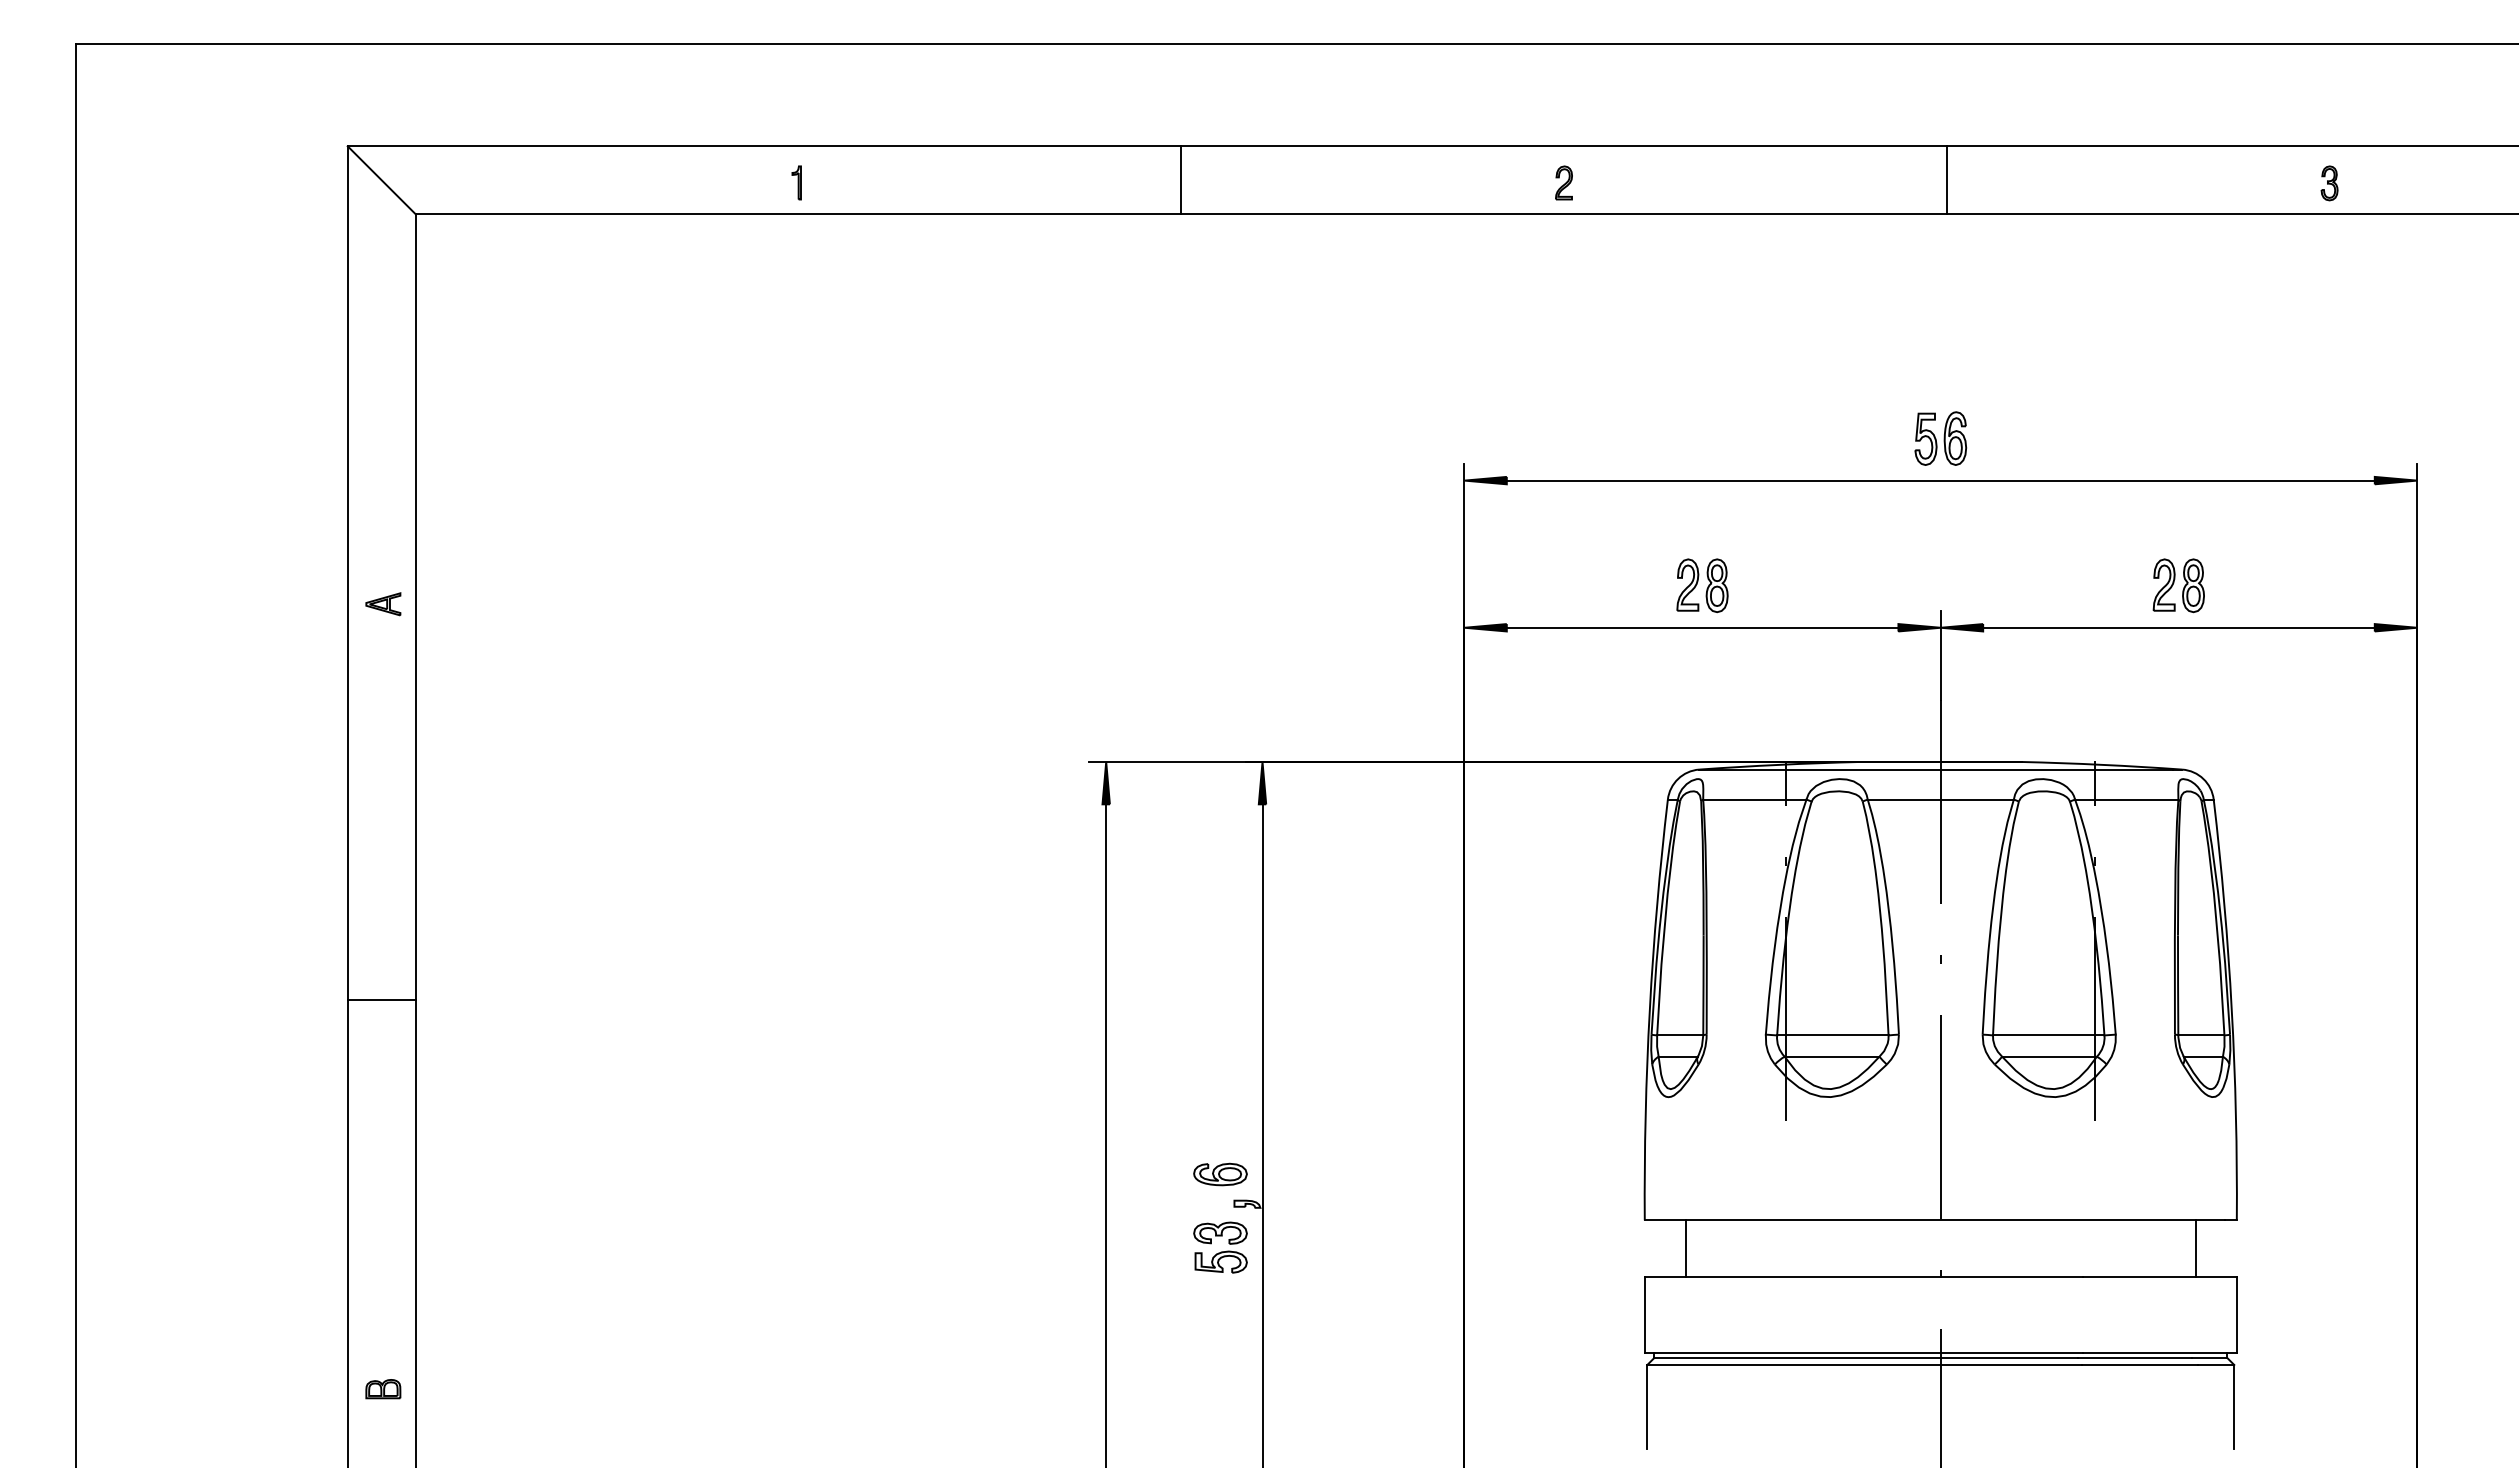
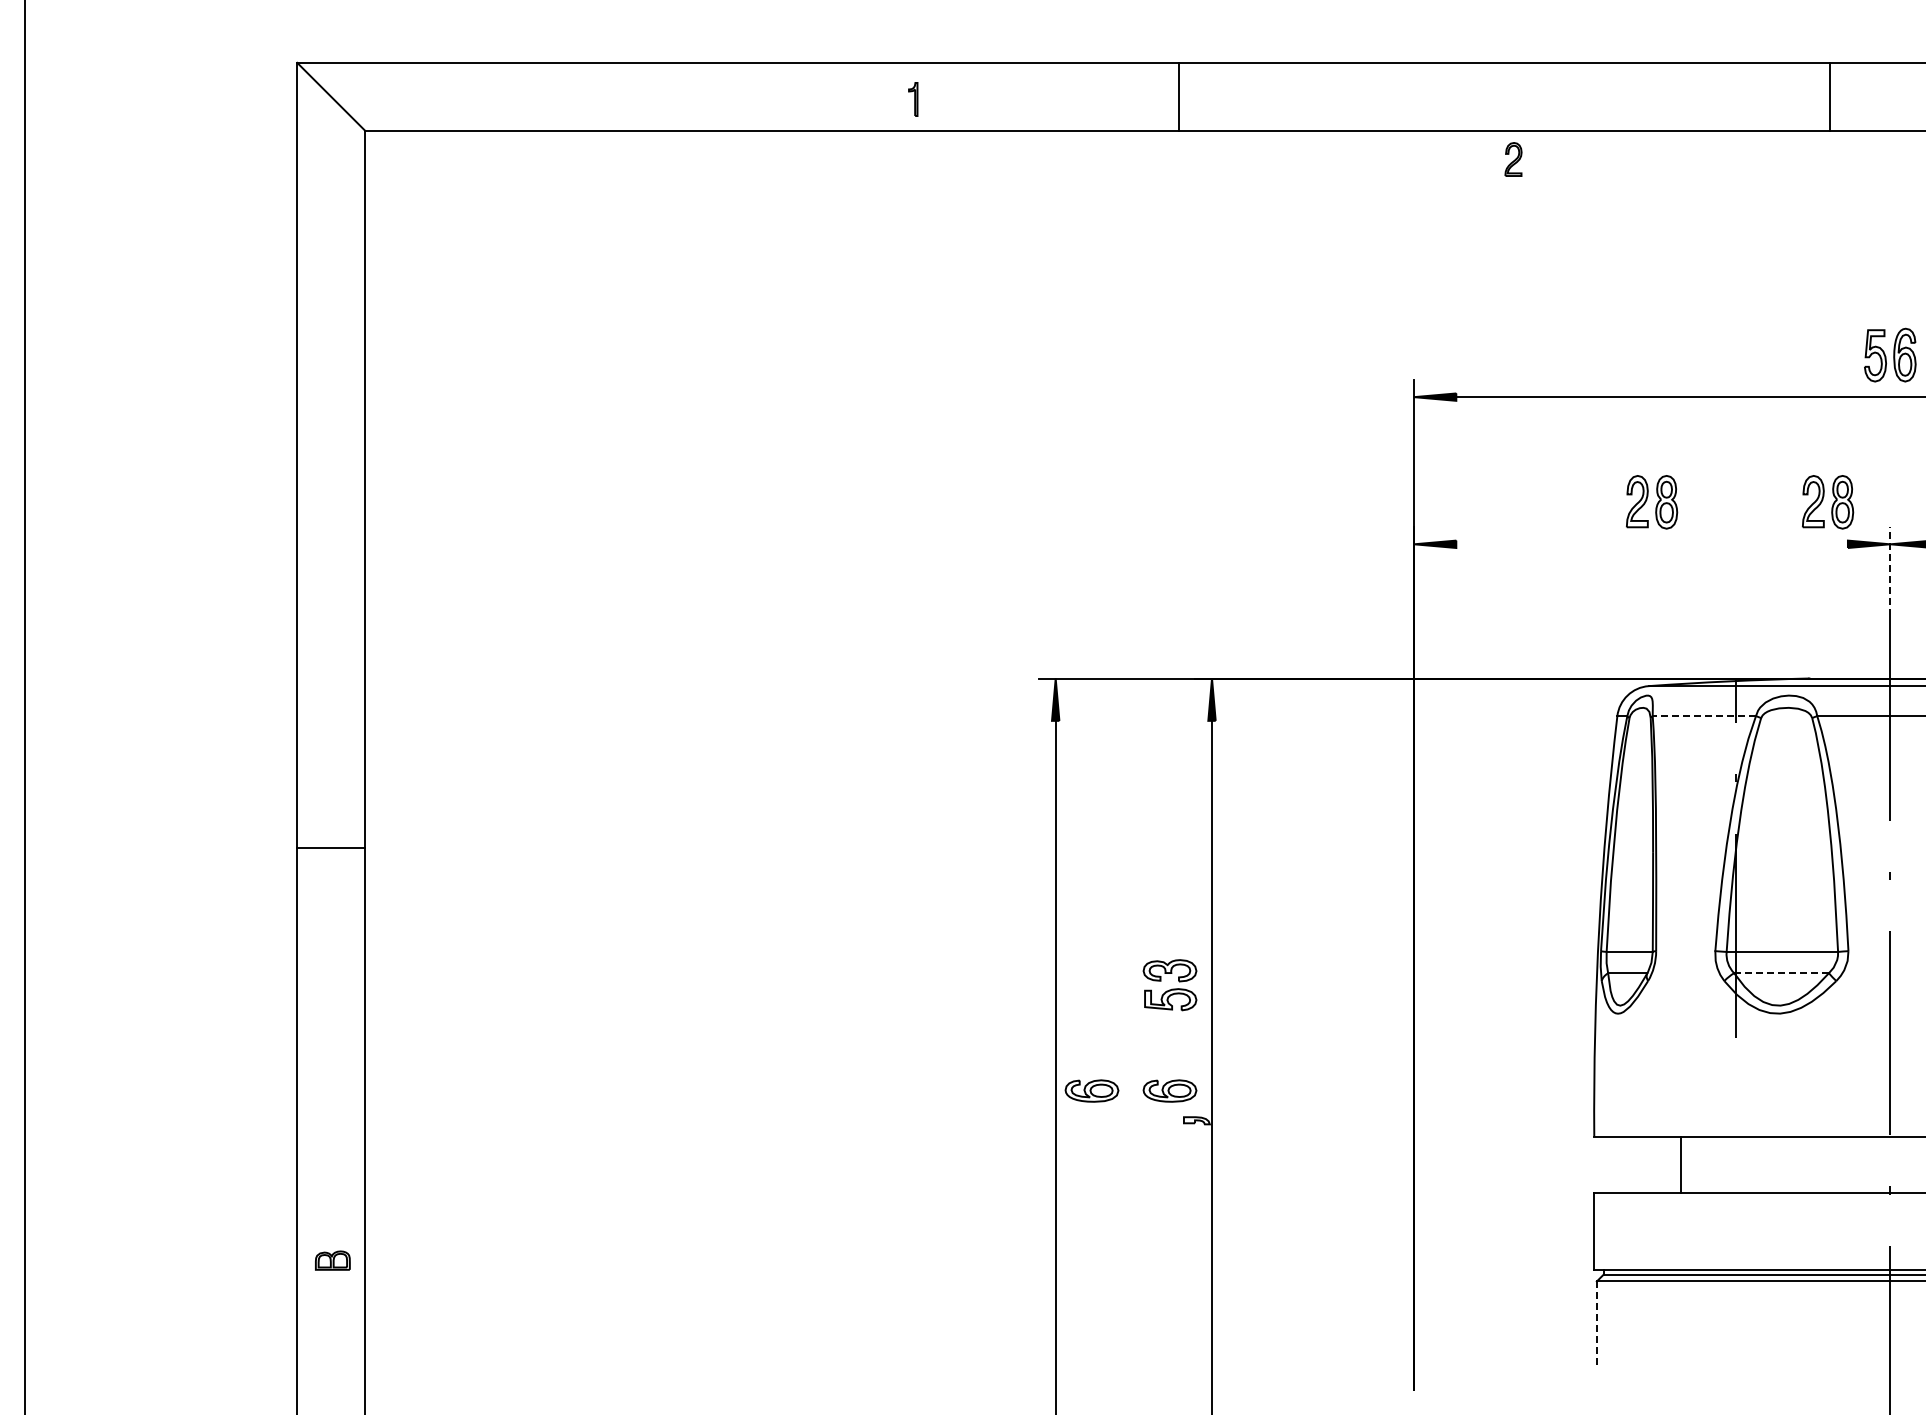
line: (1181, 180) -> (1179, 97), moved
line: (1946, 180) -> (1830, 97), moved
part: (796, 182) -> (913, 99), moved
part: (1563, 182) -> (1513, 159), moved
part: (1878, 585) -> (1828, 502), added
part: (383, 604) -> (333, 521), removed
line: (1702, 627) -> (1652, 544), removed
line: (1940, 655) -> (1890, 572), solid -> dashed
line: (1754, 799) -> (1704, 716), solid -> dashed
line: (381, 999) -> (331, 848), moved
line: (1831, 1056) -> (1781, 973), solid -> dashed
part: (1142, 1174) -> (1092, 1091), added
part: (1220, 1247) -> (1170, 985), moved
line: (1685, 1248) -> (1681, 1165), moved
part: (383, 1389) -> (333, 1261), moved
line: (1647, 1407) -> (1597, 1324), solid -> dashed

